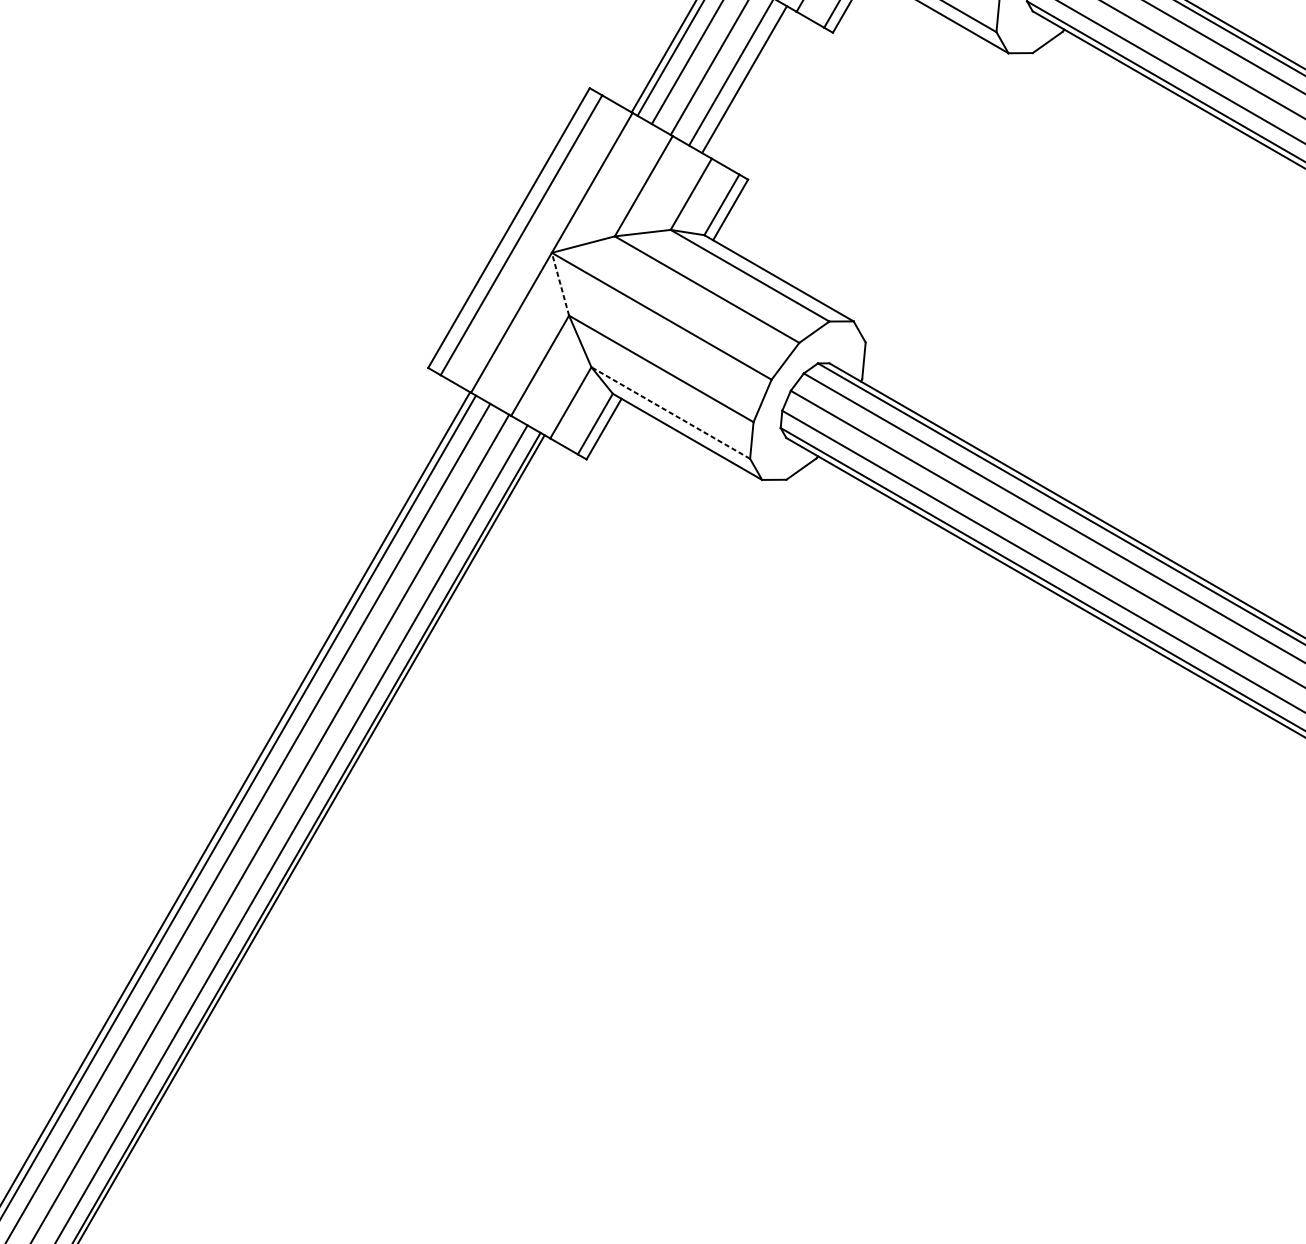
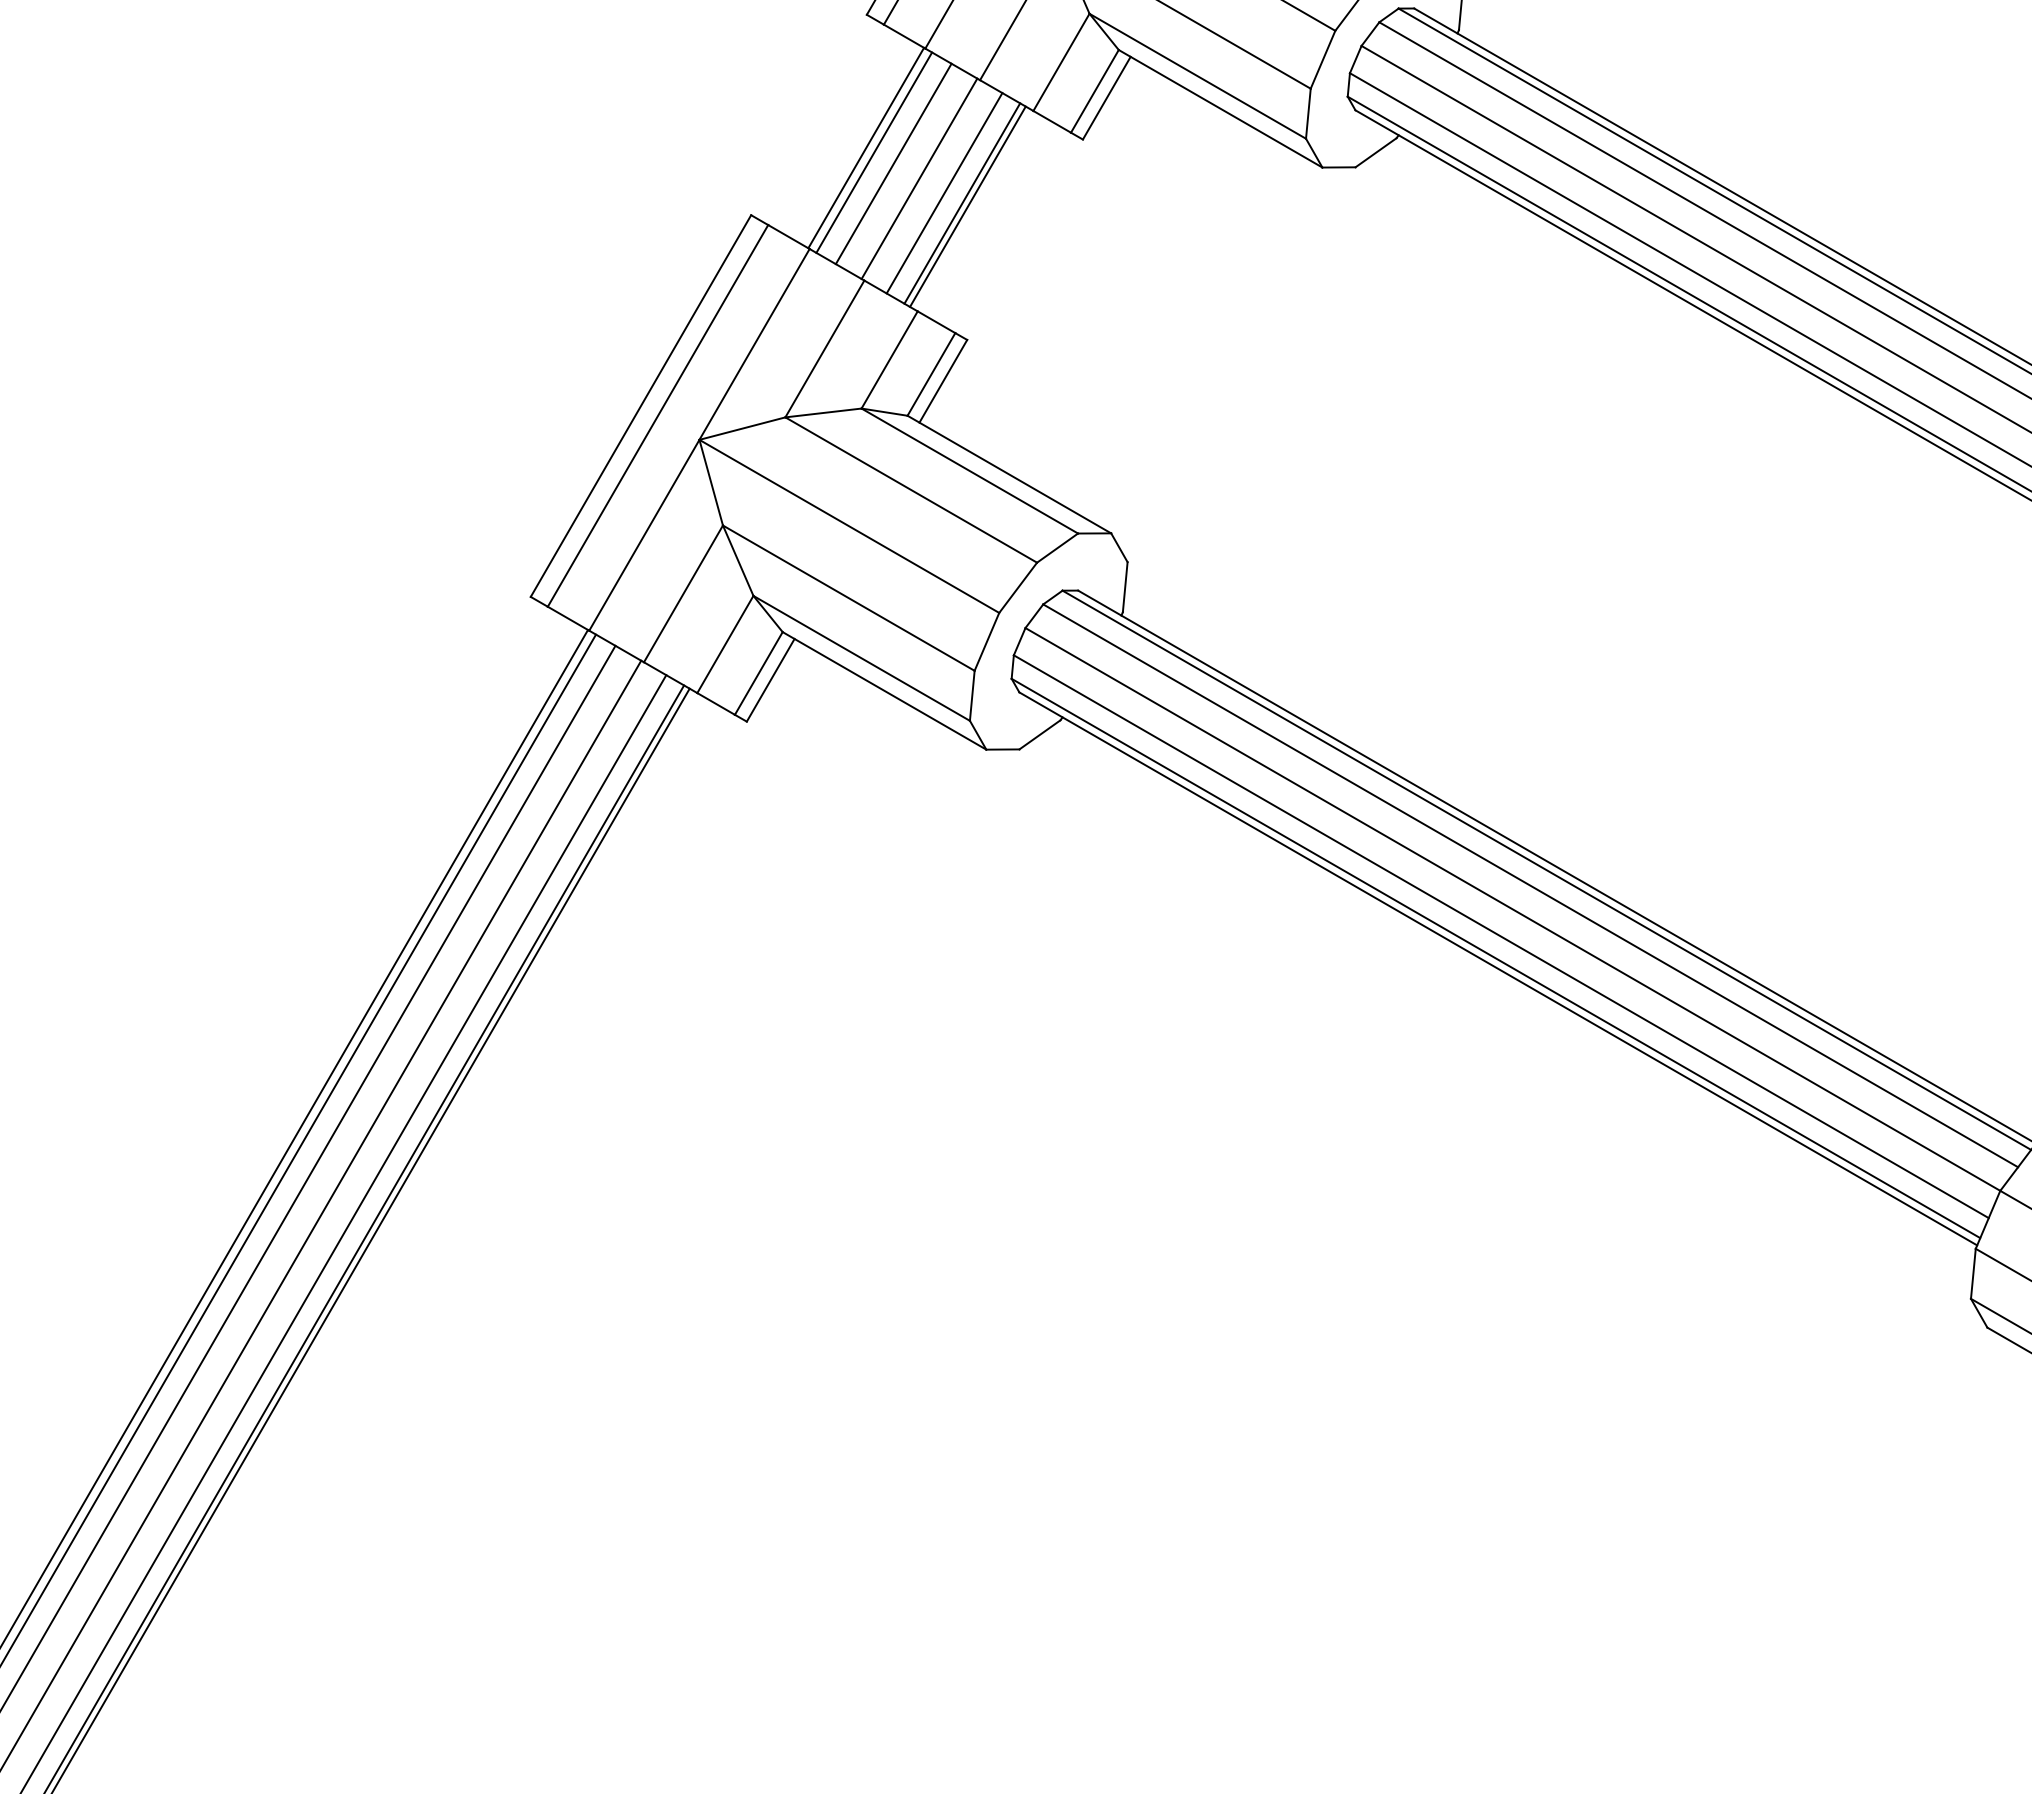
line: (748, 81) -> (967, 206), added
line: (560, 284) -> (711, 482), dashed -> solid
line: (670, 413) -> (861, 658), dashed -> solid

